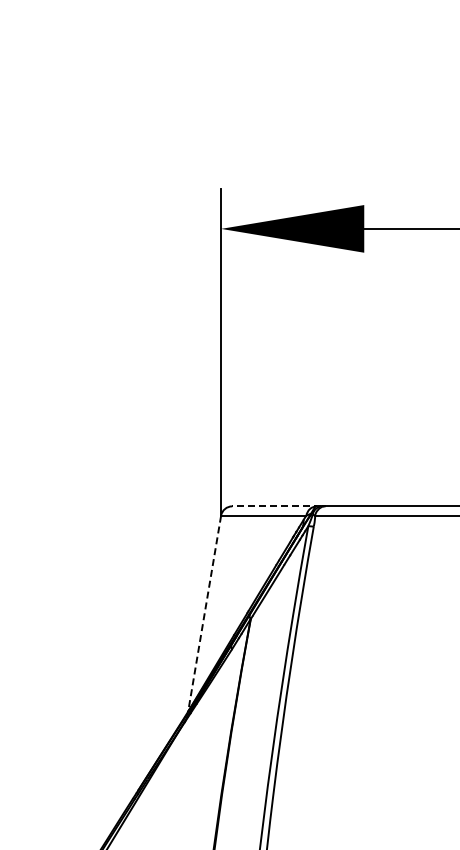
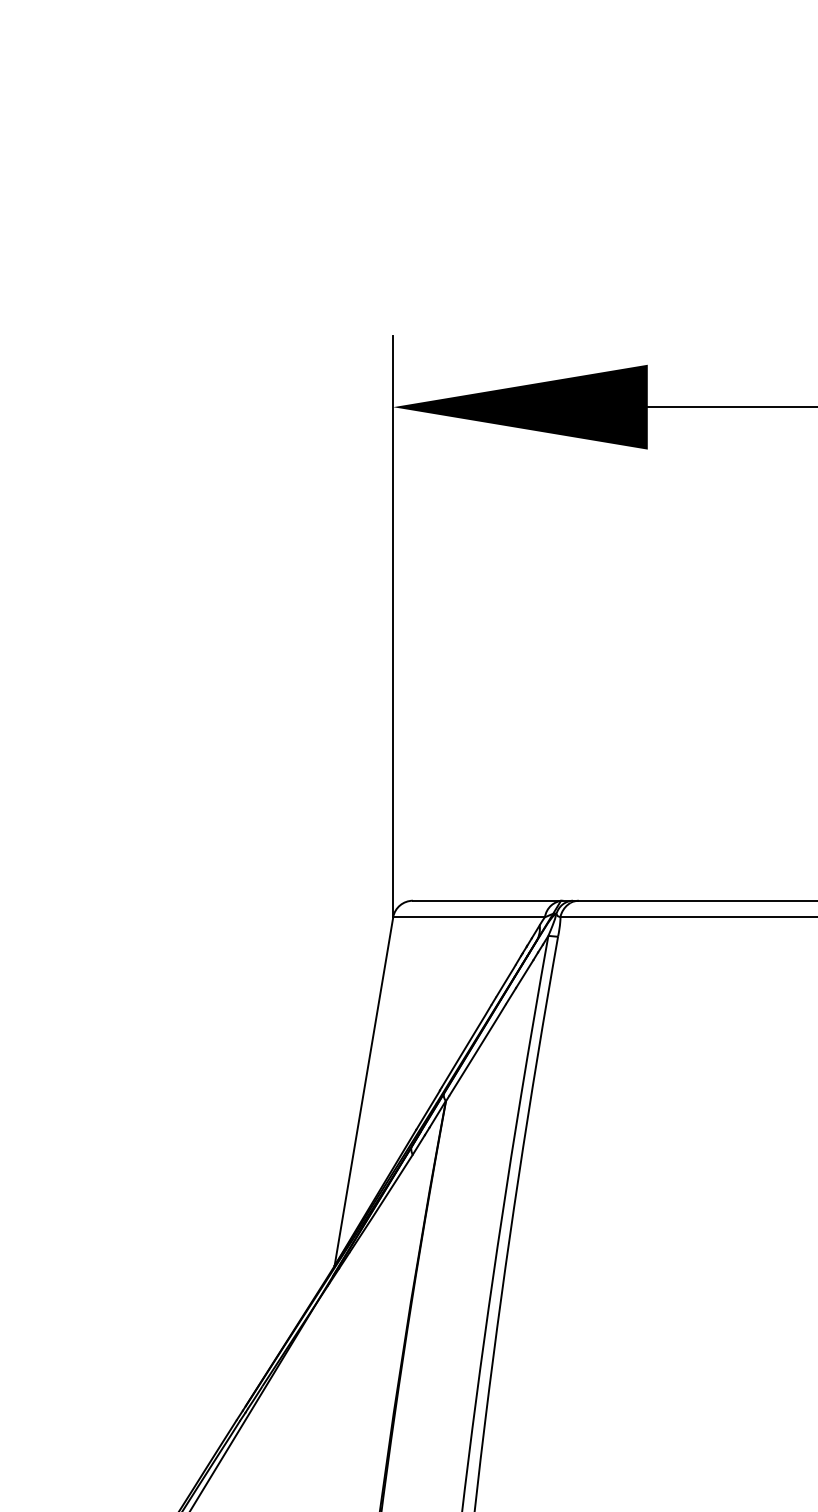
line: (275, 506) -> (489, 900), dashed -> solid
line: (204, 614) -> (363, 1093), dashed -> solid

